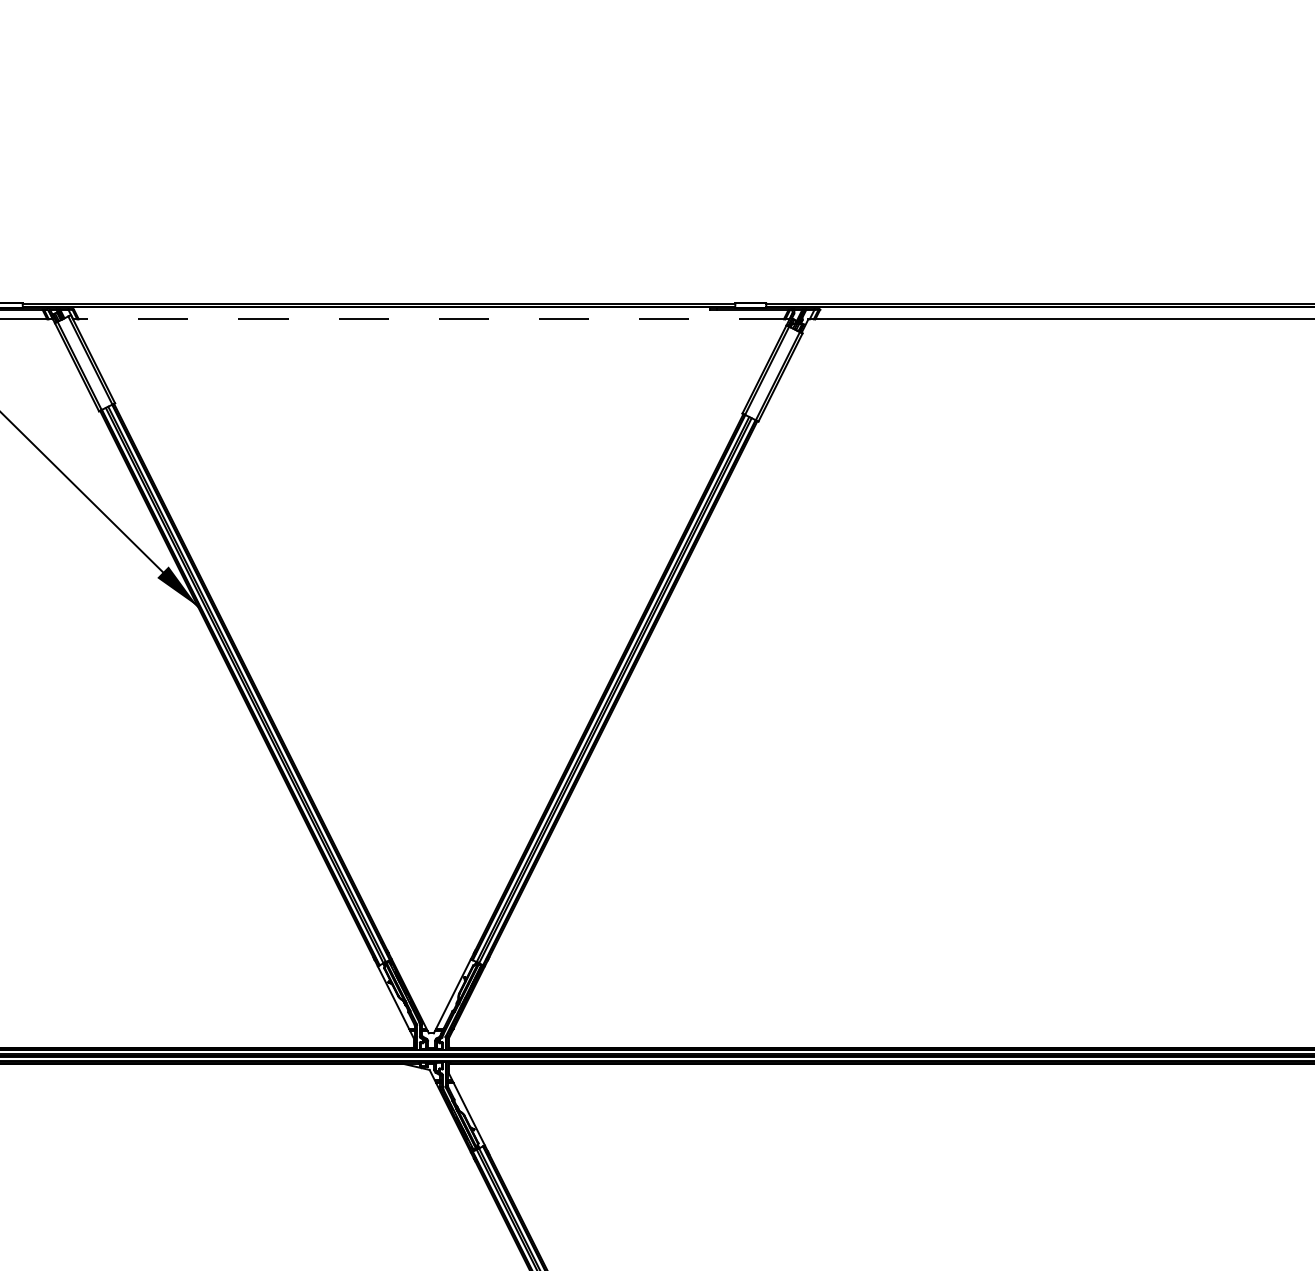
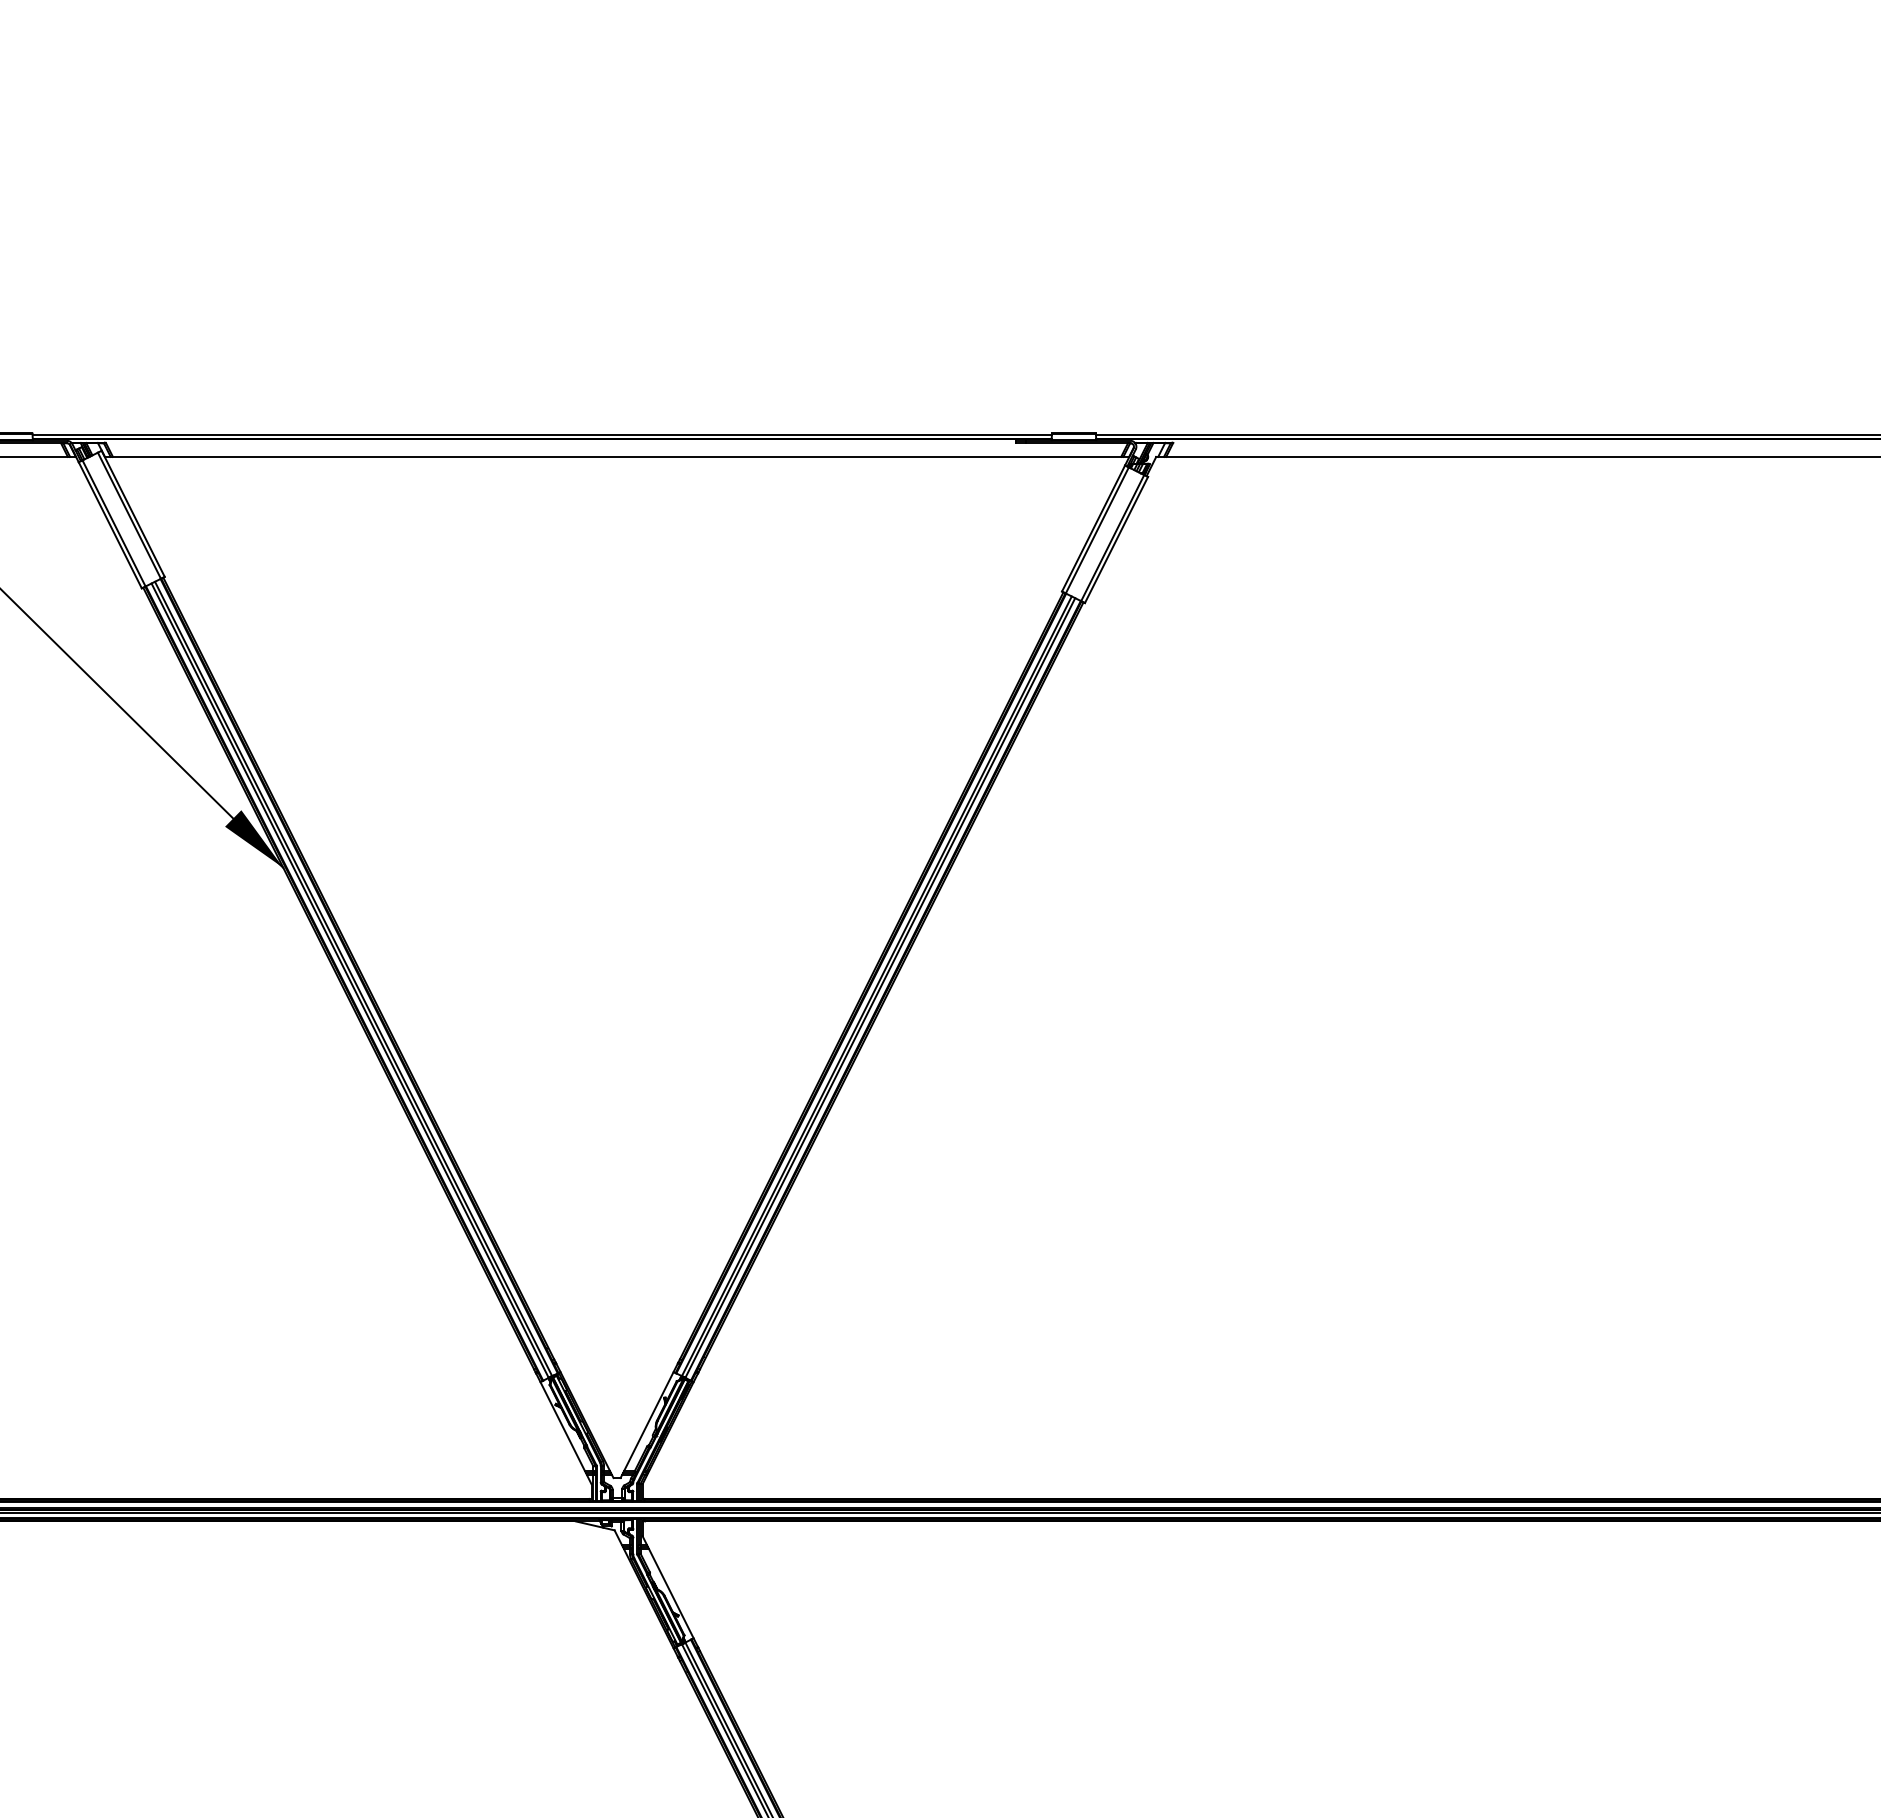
line: (430, 319) -> (615, 457), dashed -> solid

